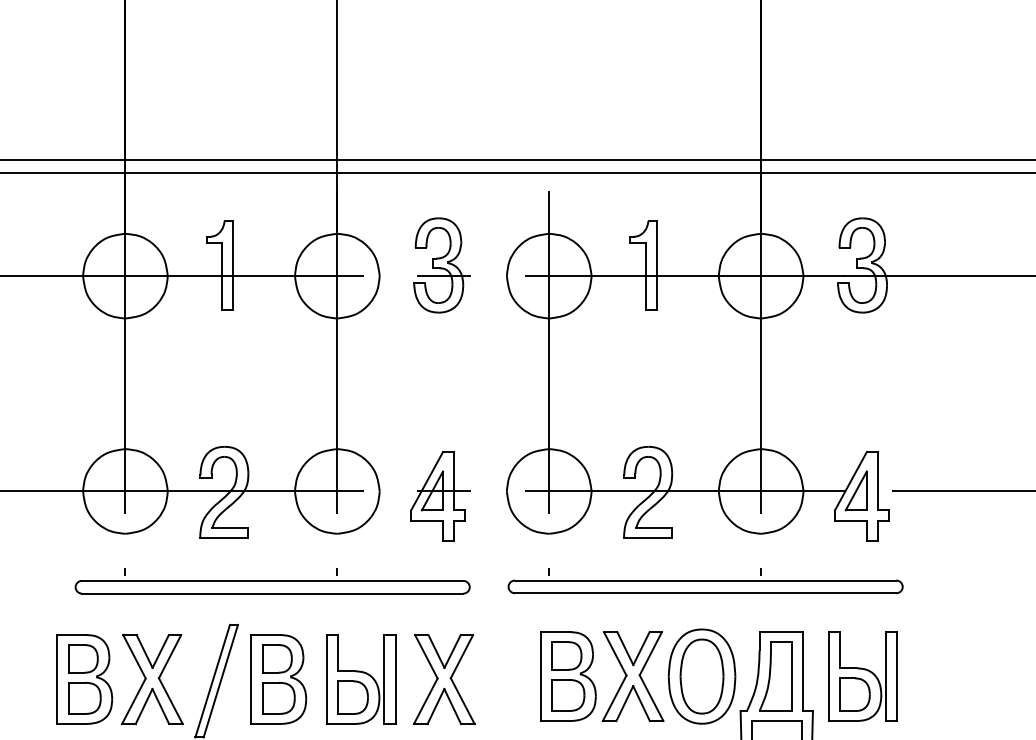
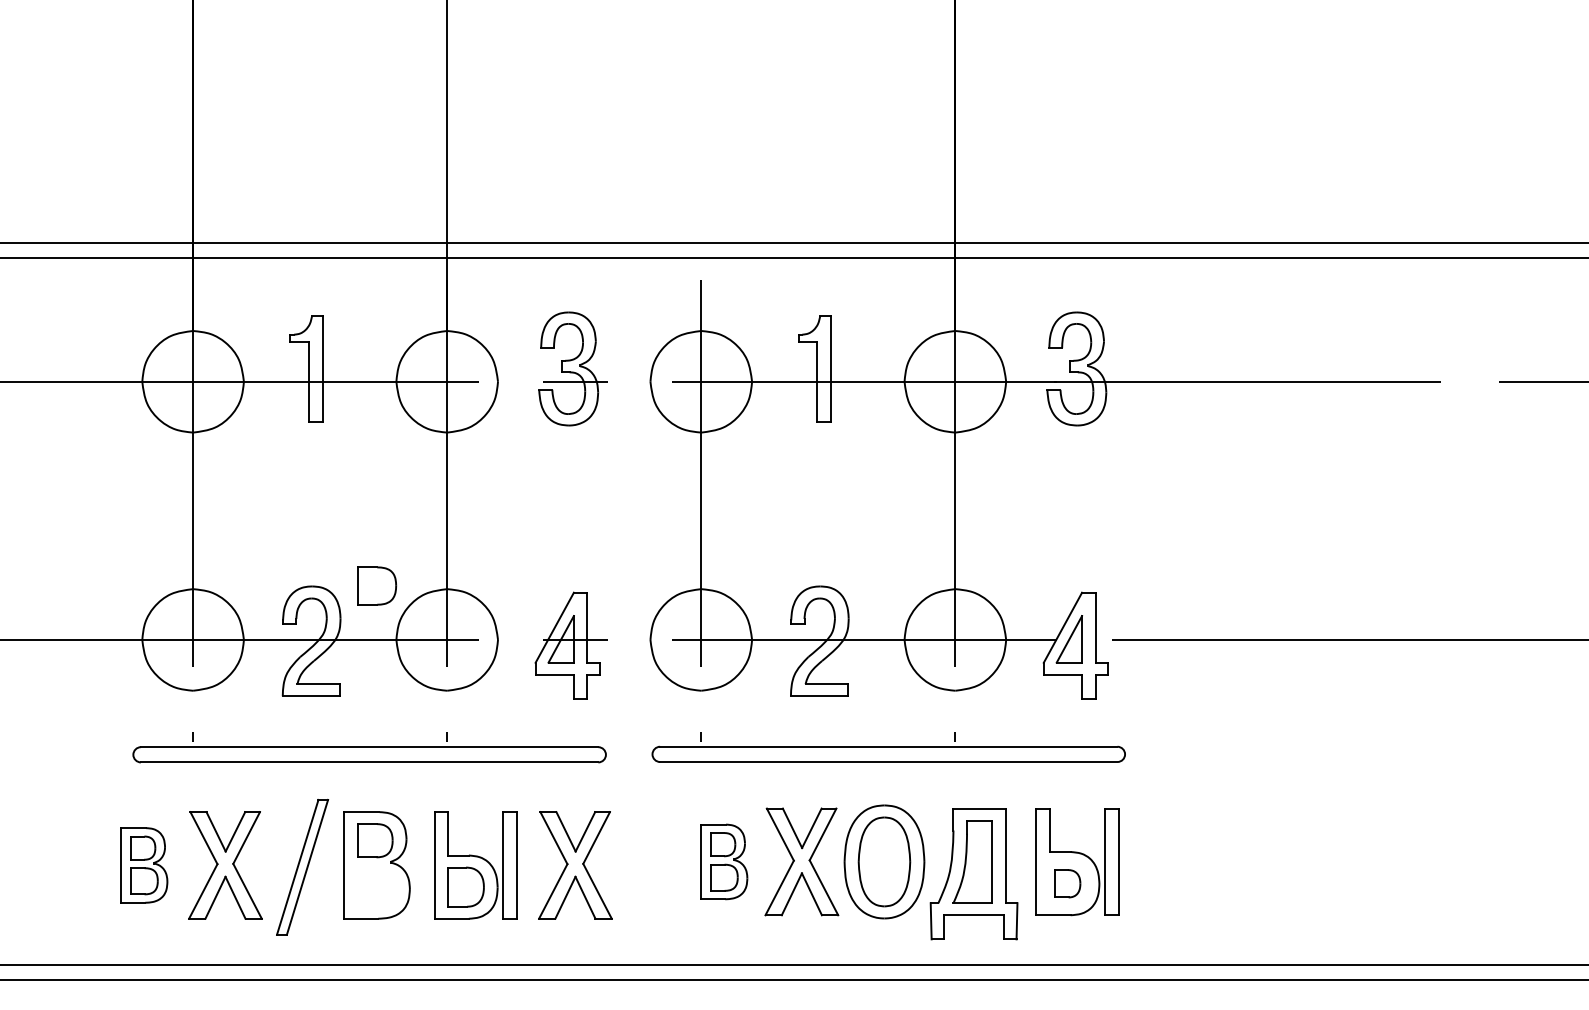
part: (568, 676) -> (724, 861), size x0.7
part: (84, 679) -> (144, 865), size x0.7
part: (854, 694) -> (1067, 883), size x0.7
part: (279, 697) -> (377, 585), moved

